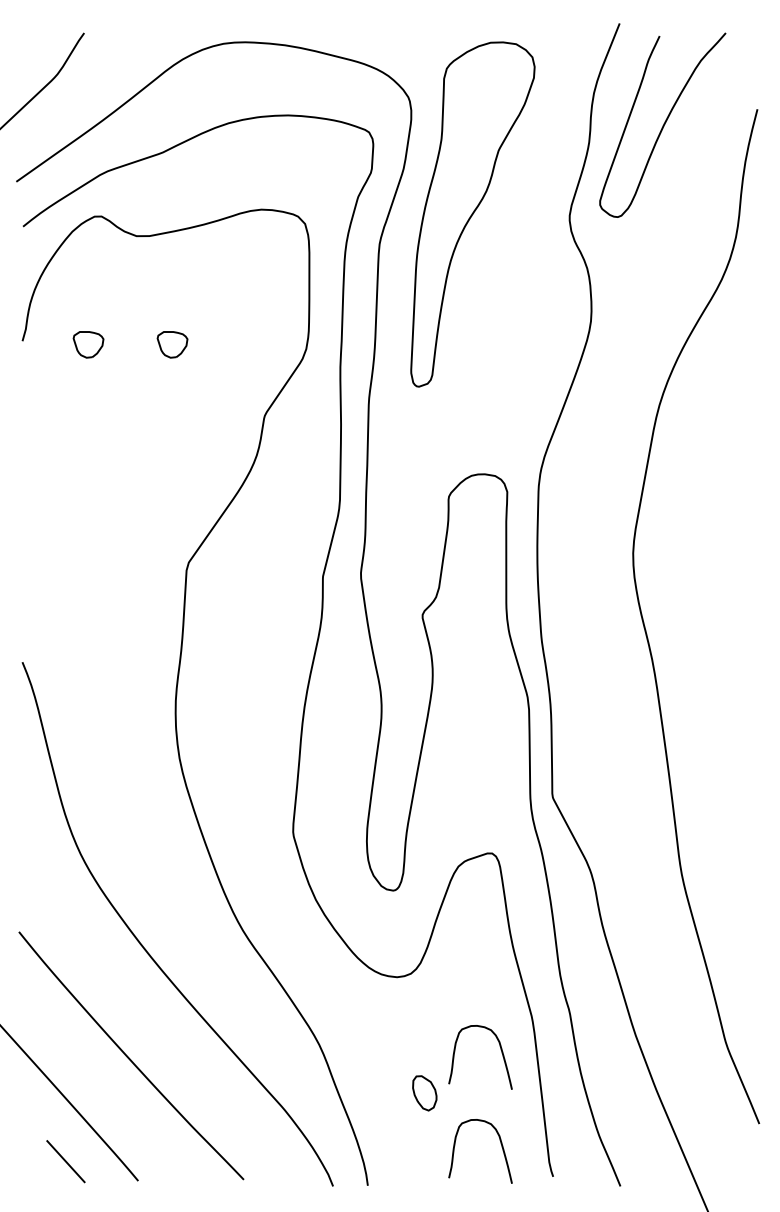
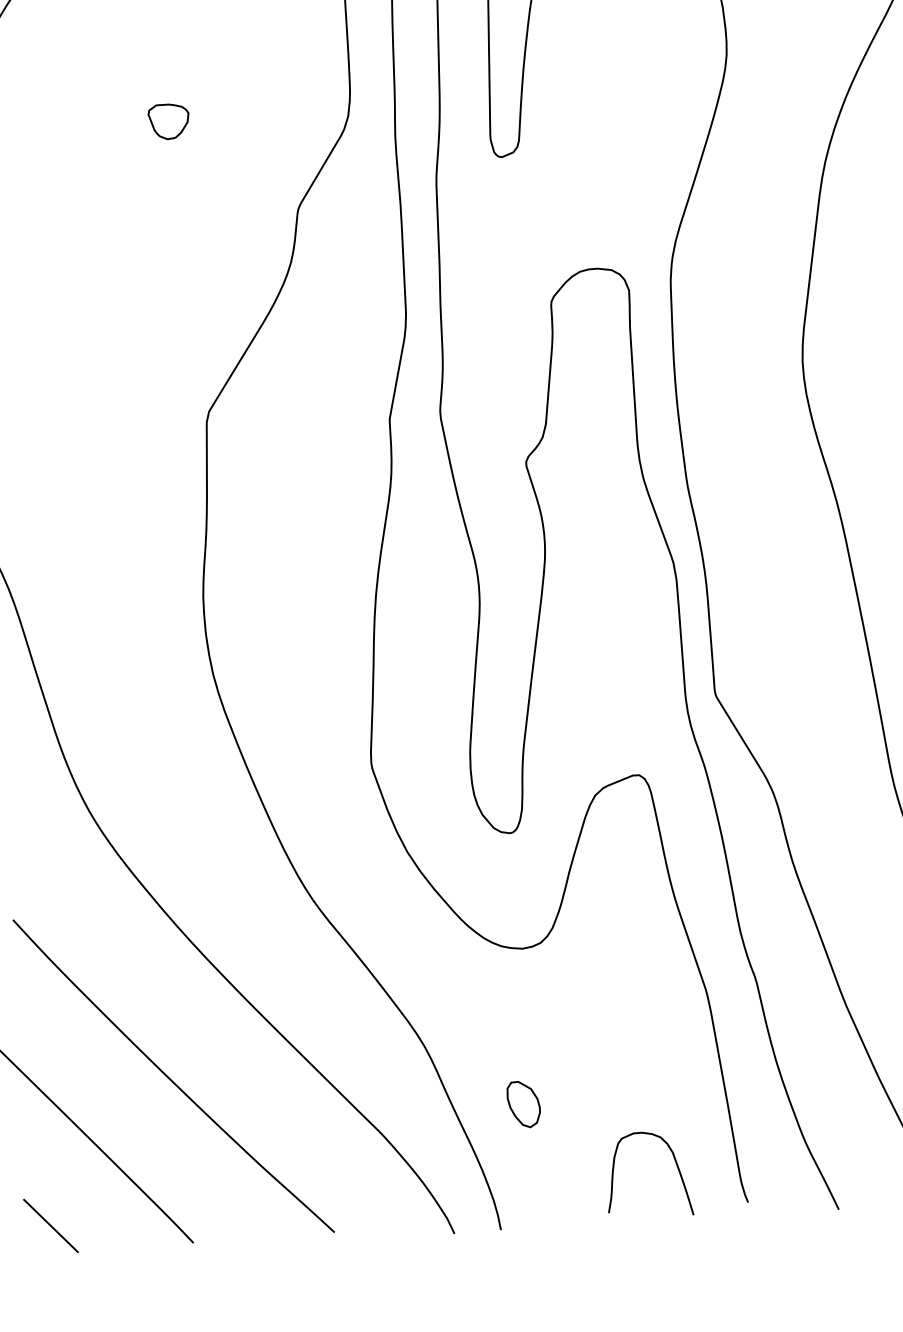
part: (88, 344) -> (56, 128), removed
curve: (501, 1053) -> (668, 1041), removed
part: (424, 1093) -> (523, 1104), moved
line: (65, 1161) -> (50, 1225), moved

